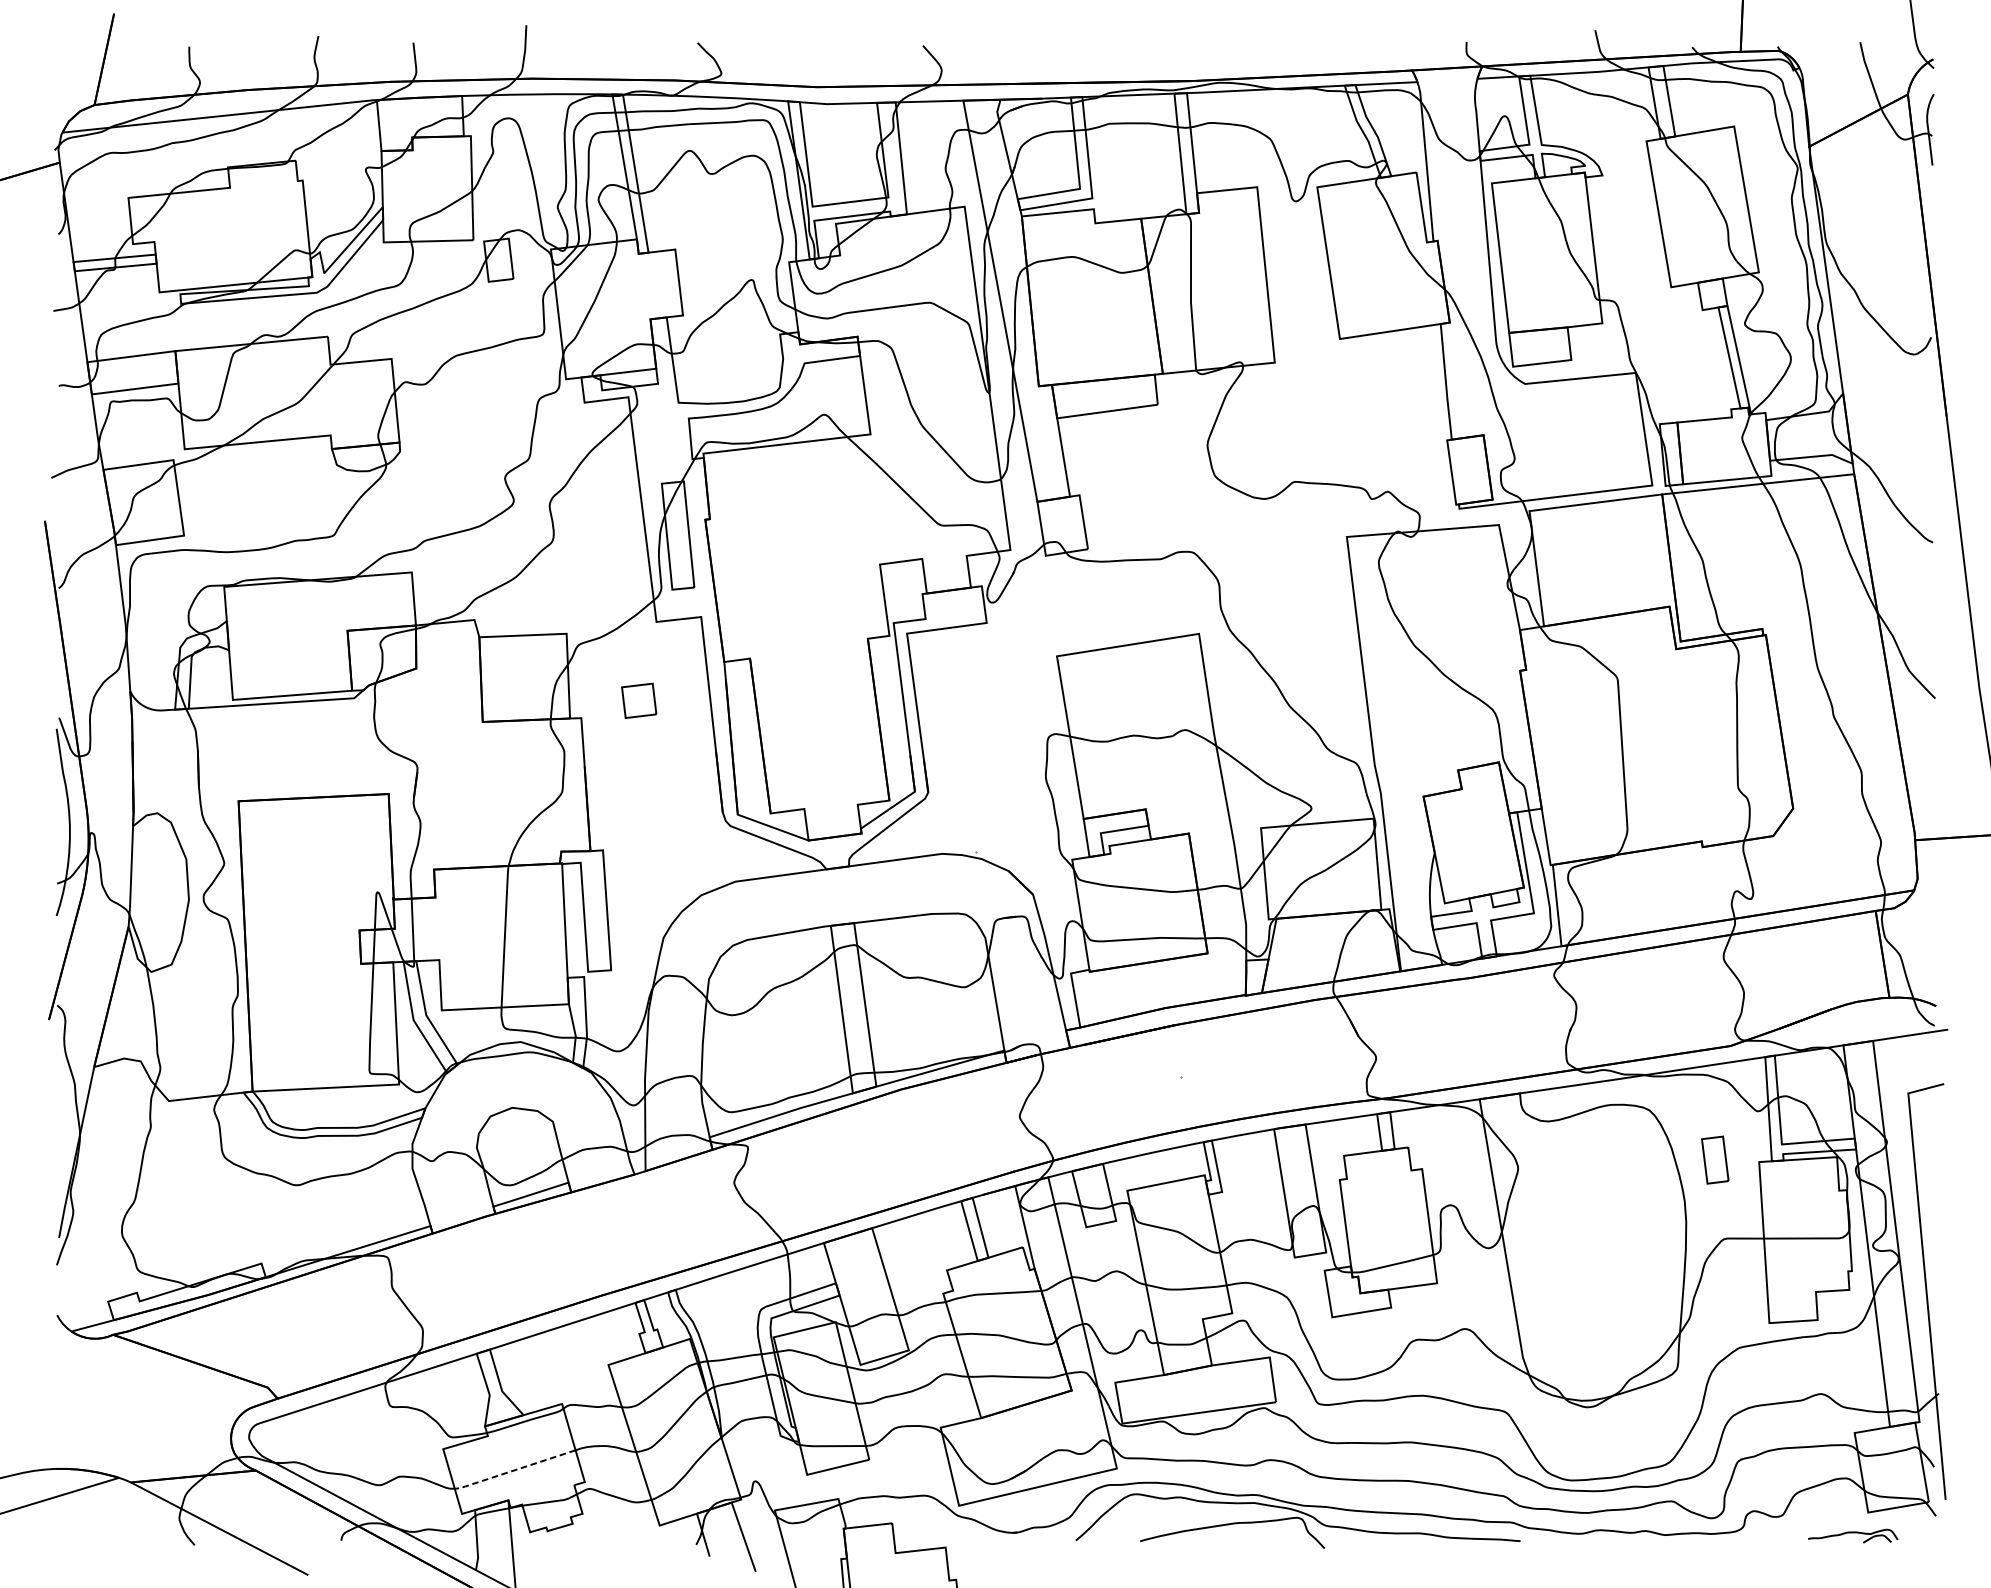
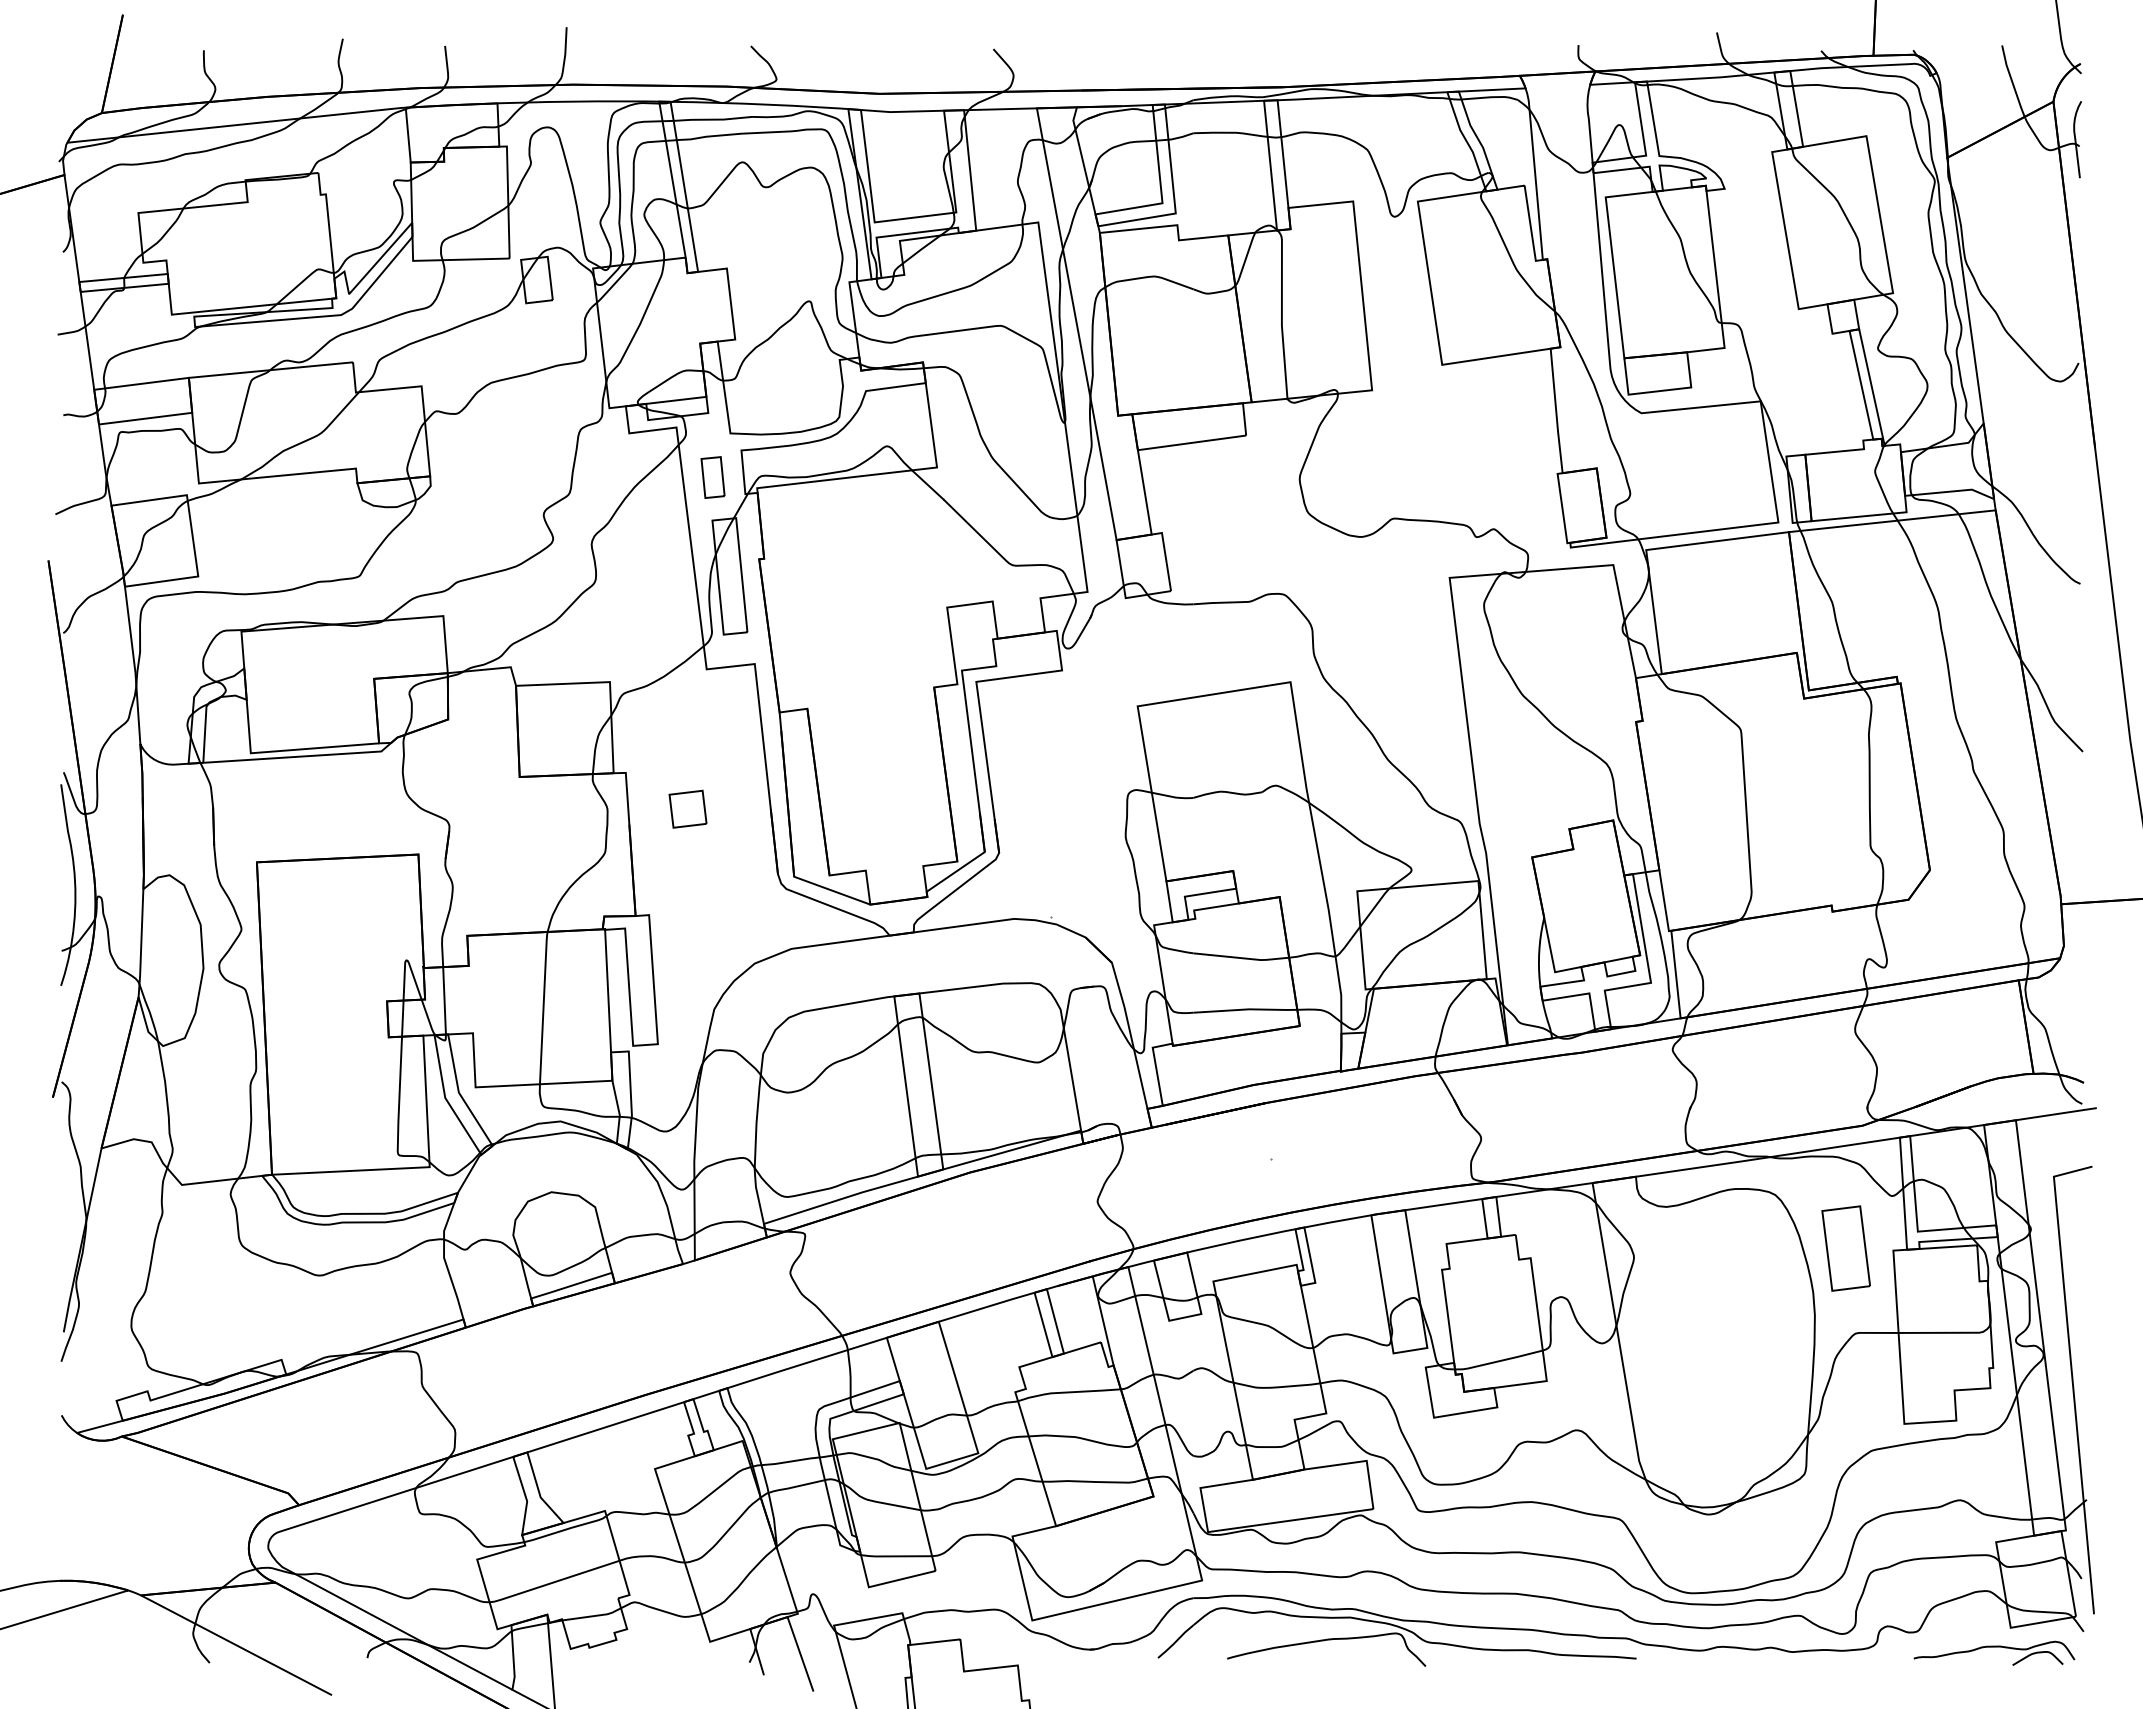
part: (661, 443) -> (712, 477), added
part: (638, 700) -> (687, 808), moved
part: (1714, 1160) -> (1845, 1248), size x1.67
line: (514, 1470) -> (553, 1582), dashed -> solid
part: (1853, 1535) -> (1994, 1652), size x1.67

